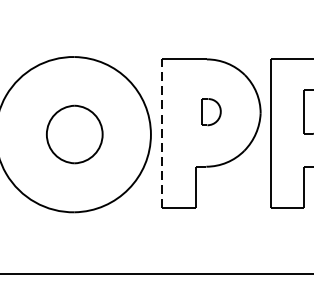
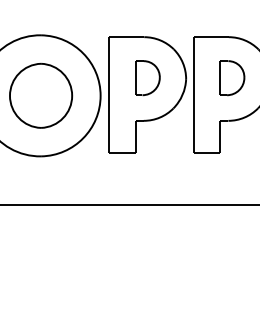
part: (211, 112) -> (147, 78), size x1.67
line: (162, 132) -> (109, 94), dashed -> solid
part: (75, 134) -> (41, 95), size x1.43

